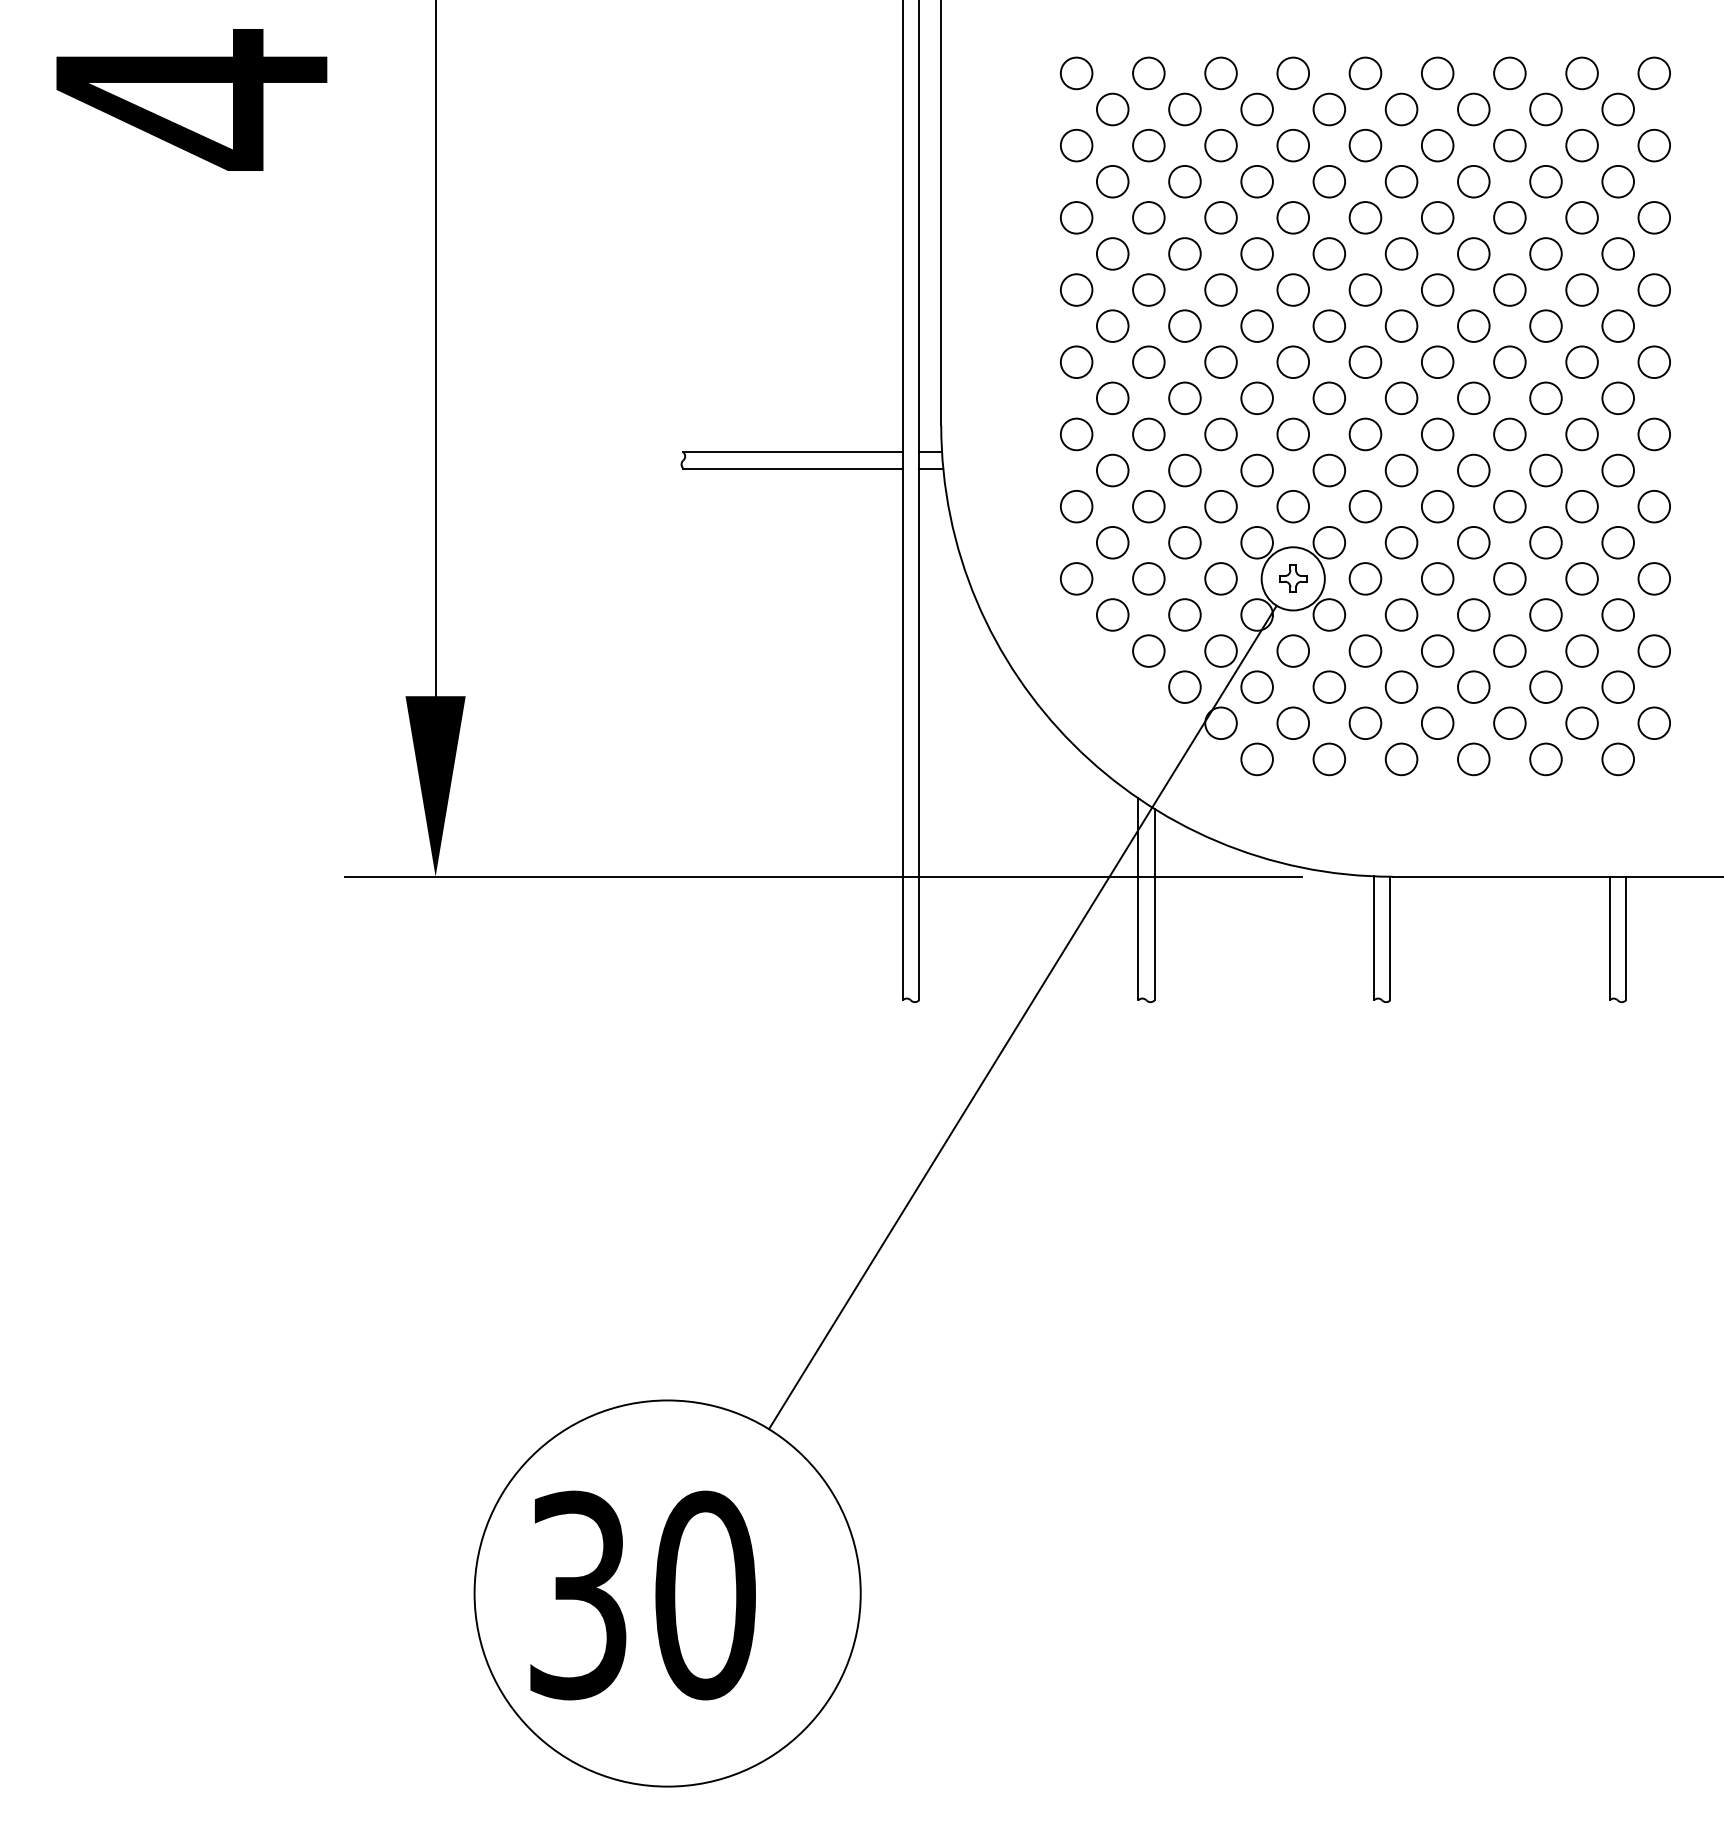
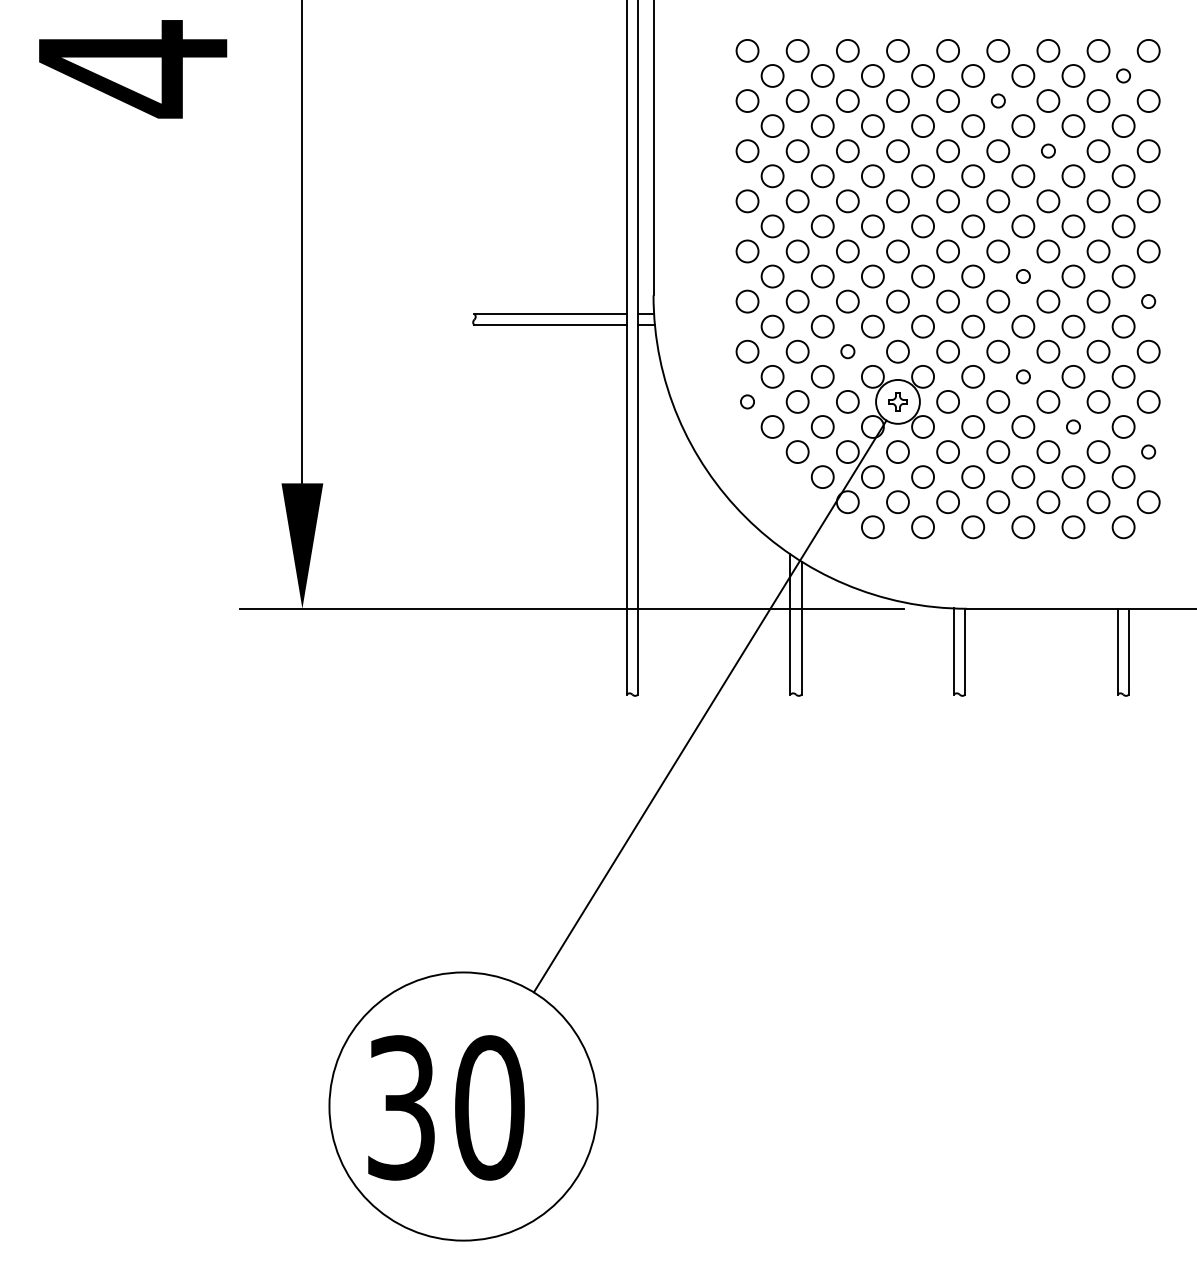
circle: (1618, 108) -> (1123, 75), size x0.6
circle: (1438, 144) -> (998, 100), size x0.6
circle: (1510, 216) -> (1048, 150), size x0.6
circle: (1474, 398) -> (1023, 276), size x0.6
circle: (1654, 434) -> (1148, 301), size x0.6
circle: (1220, 506) -> (847, 351), size x0.6
circle: (1474, 542) -> (1023, 376), size x0.6
circle: (1076, 578) -> (747, 401), size x0.6
circle: (1546, 614) -> (1073, 426), size x0.6
circle: (1654, 650) -> (1148, 451), size x0.6

